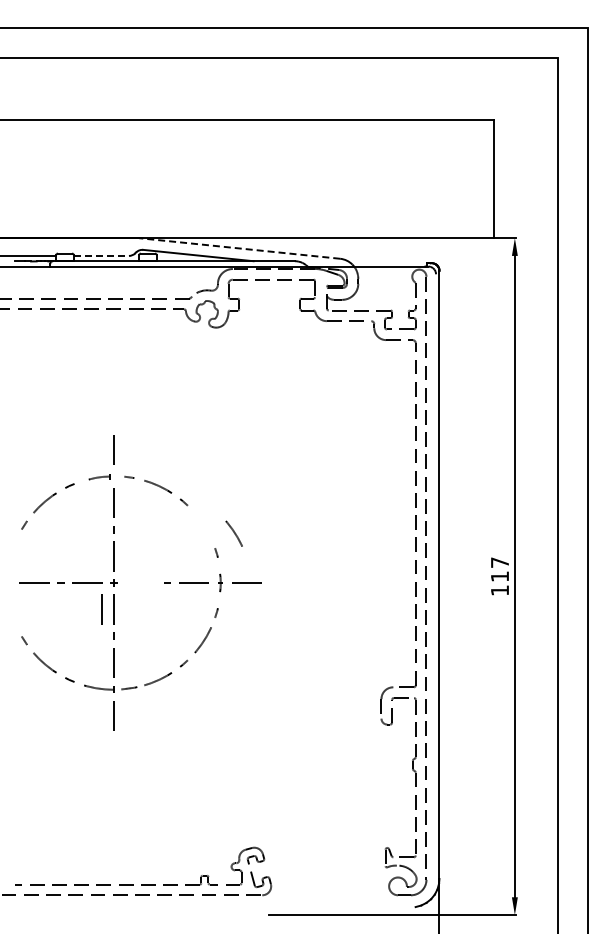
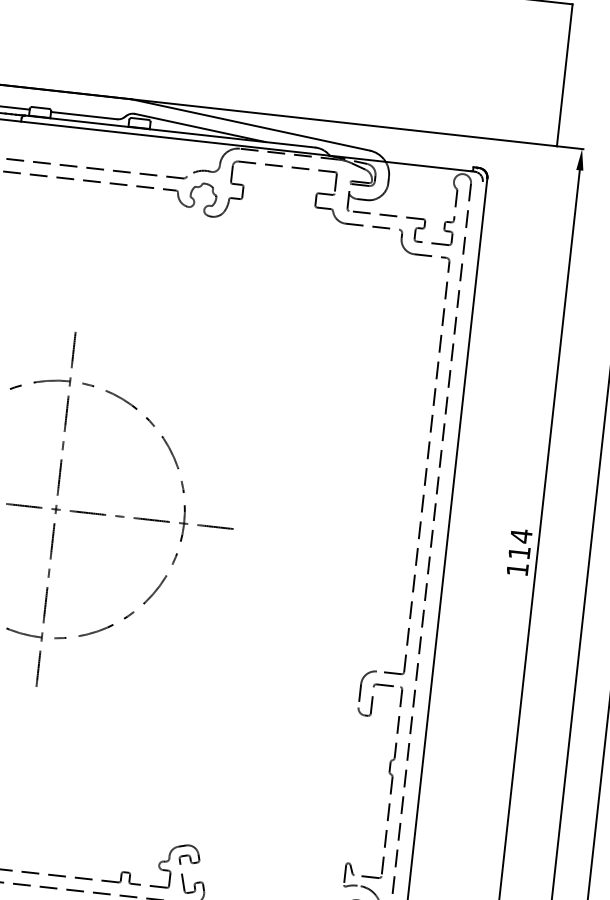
line: (239, 248) -> (250, 124), dashed -> solid
line: (101, 255) -> (84, 115), dashed -> solid
part: (99, 477) -> (52, 381), size x1.43
part: (233, 533) -> (169, 452), moved
text: (499, 562) -> (520, 535), 117 -> 114
line: (140, 582) -> (87, 512), added
part: (220, 582) -> (183, 522), size x1.67
line: (101, 609) -> (37, 539), removed
part: (129, 688) -> (60, 637), size x0.62

